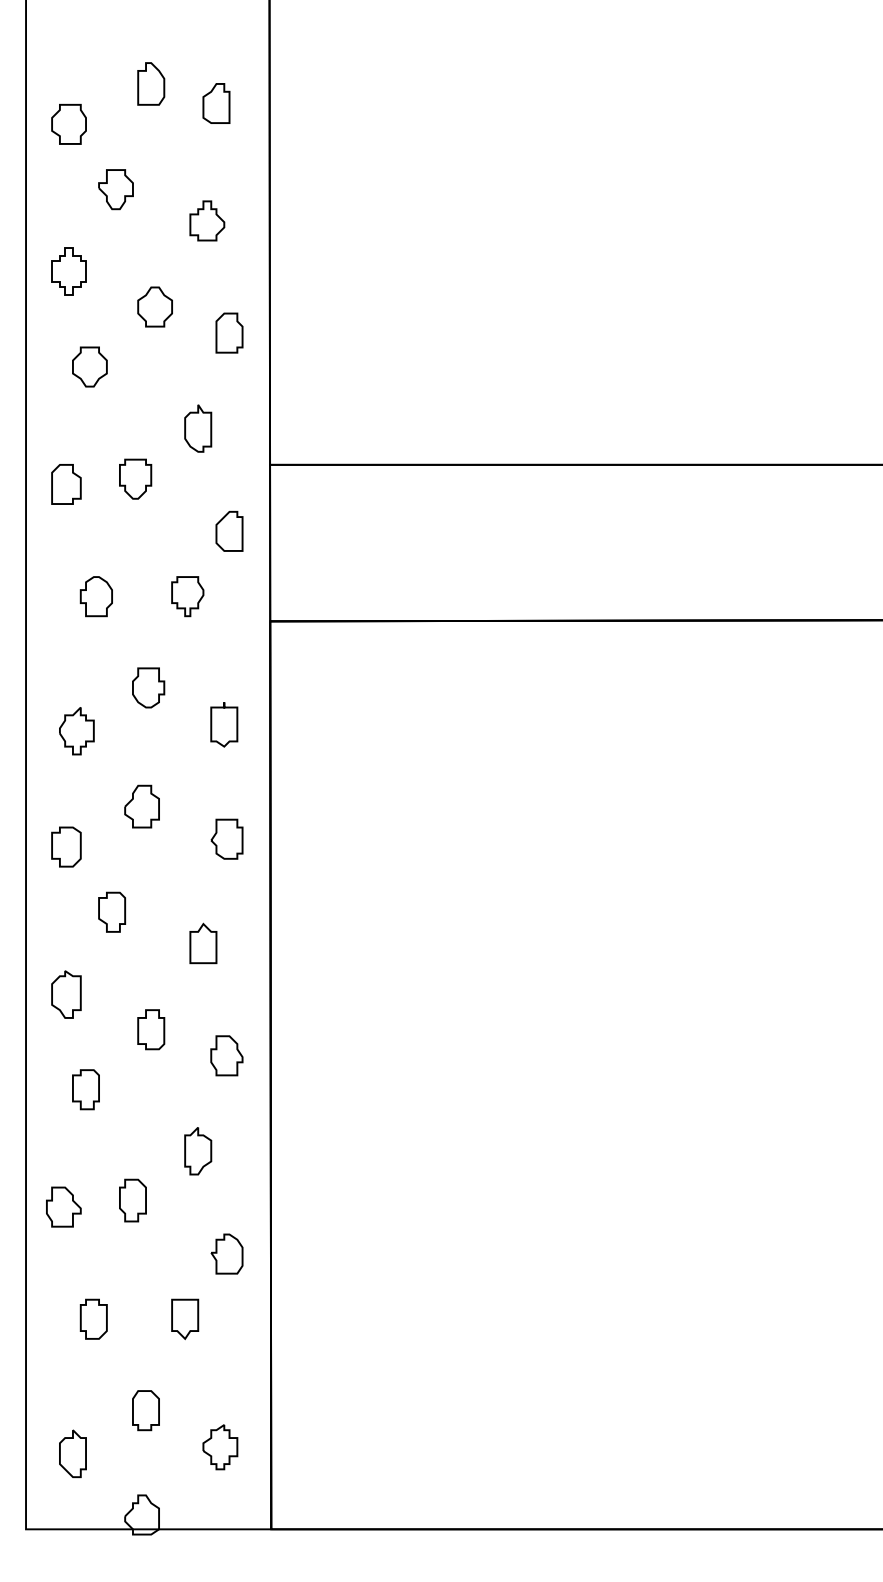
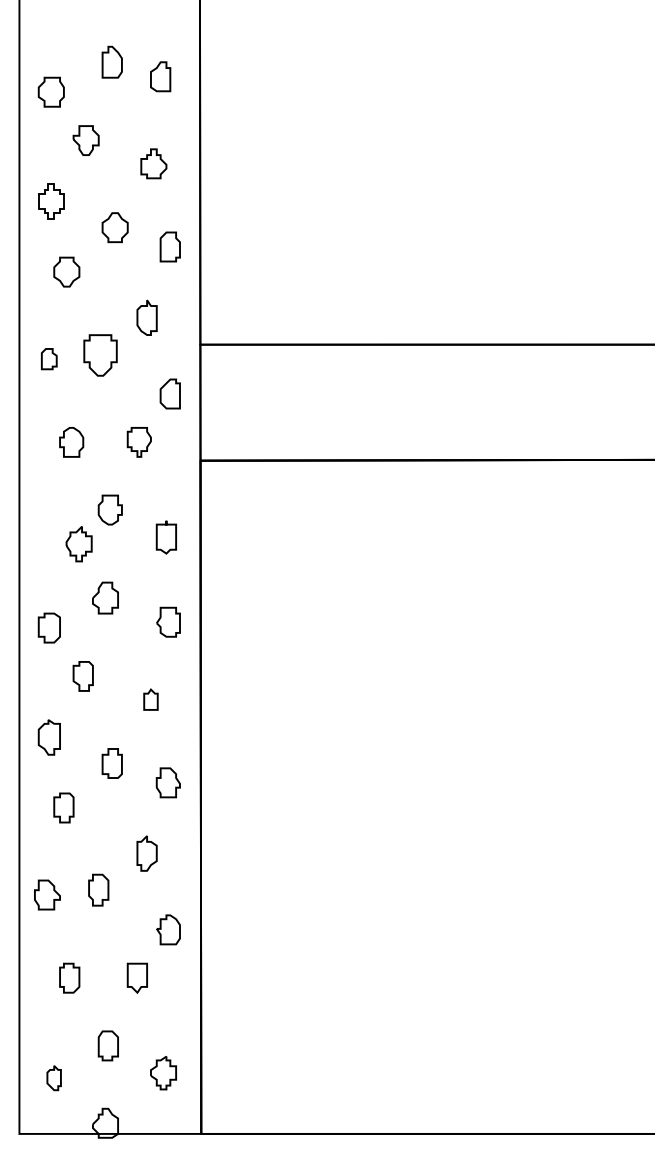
part: (135, 478) -> (100, 354), size x1.4
part: (65, 483) -> (48, 358), size x0.7
part: (76, 731) -> (78, 544), moved
part: (202, 943) -> (150, 699), size x0.7
part: (71, 1454) -> (53, 1078), size x0.7

